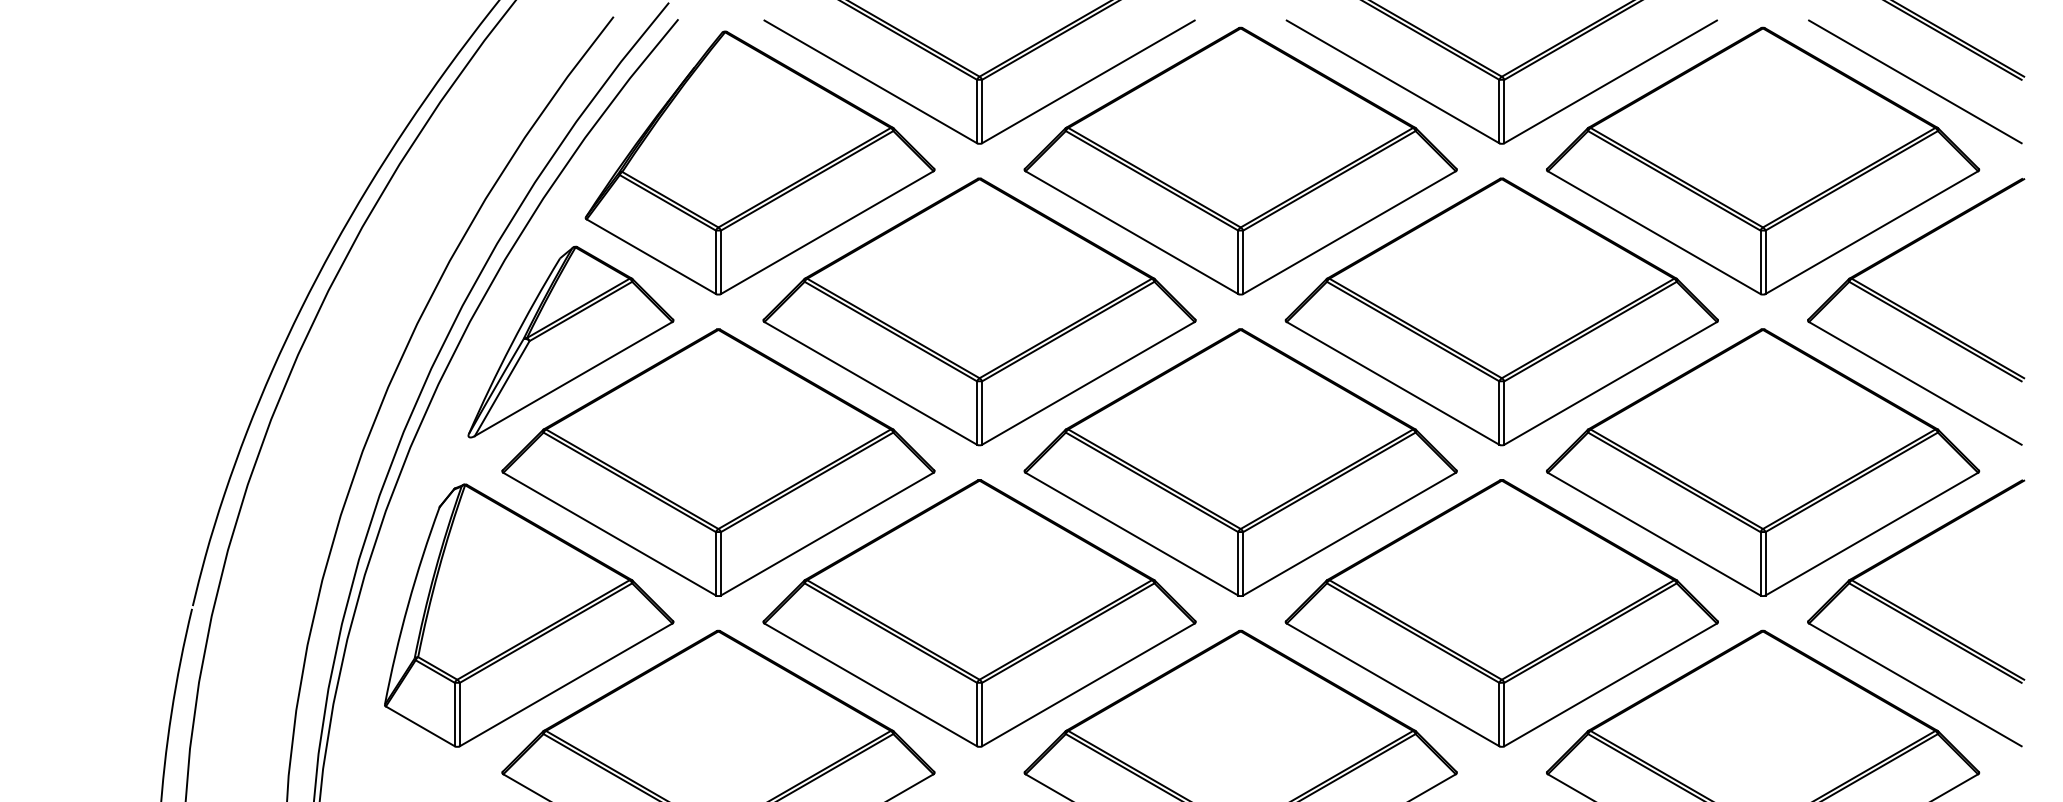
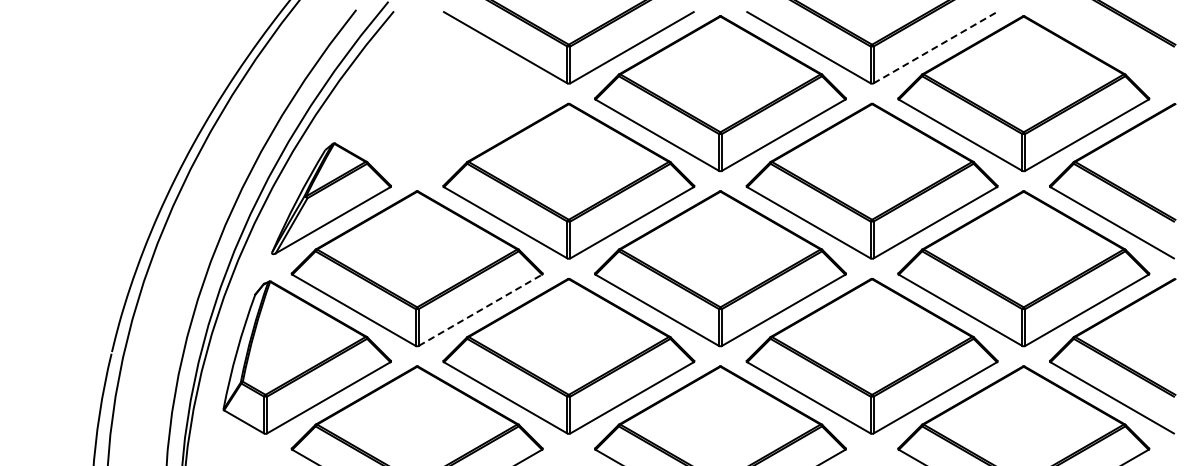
line: (1610, 81) -> (935, 47), solid -> dashed
line: (1914, 81) -> (1111, 47), removed
part: (760, 162) -> (441, 94), removed
line: (827, 534) -> (480, 310), solid -> dashed

